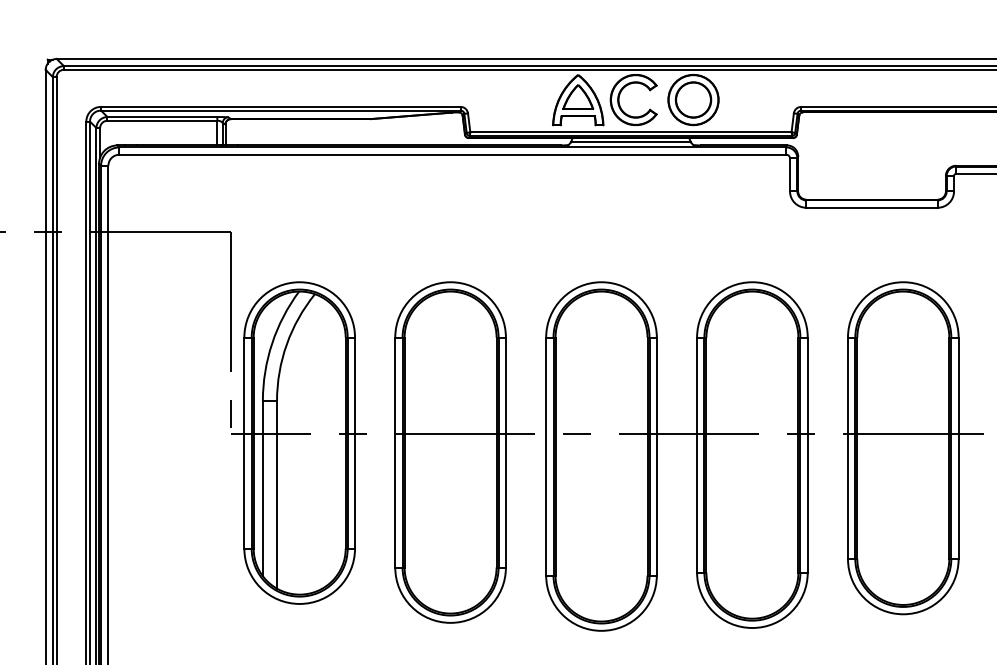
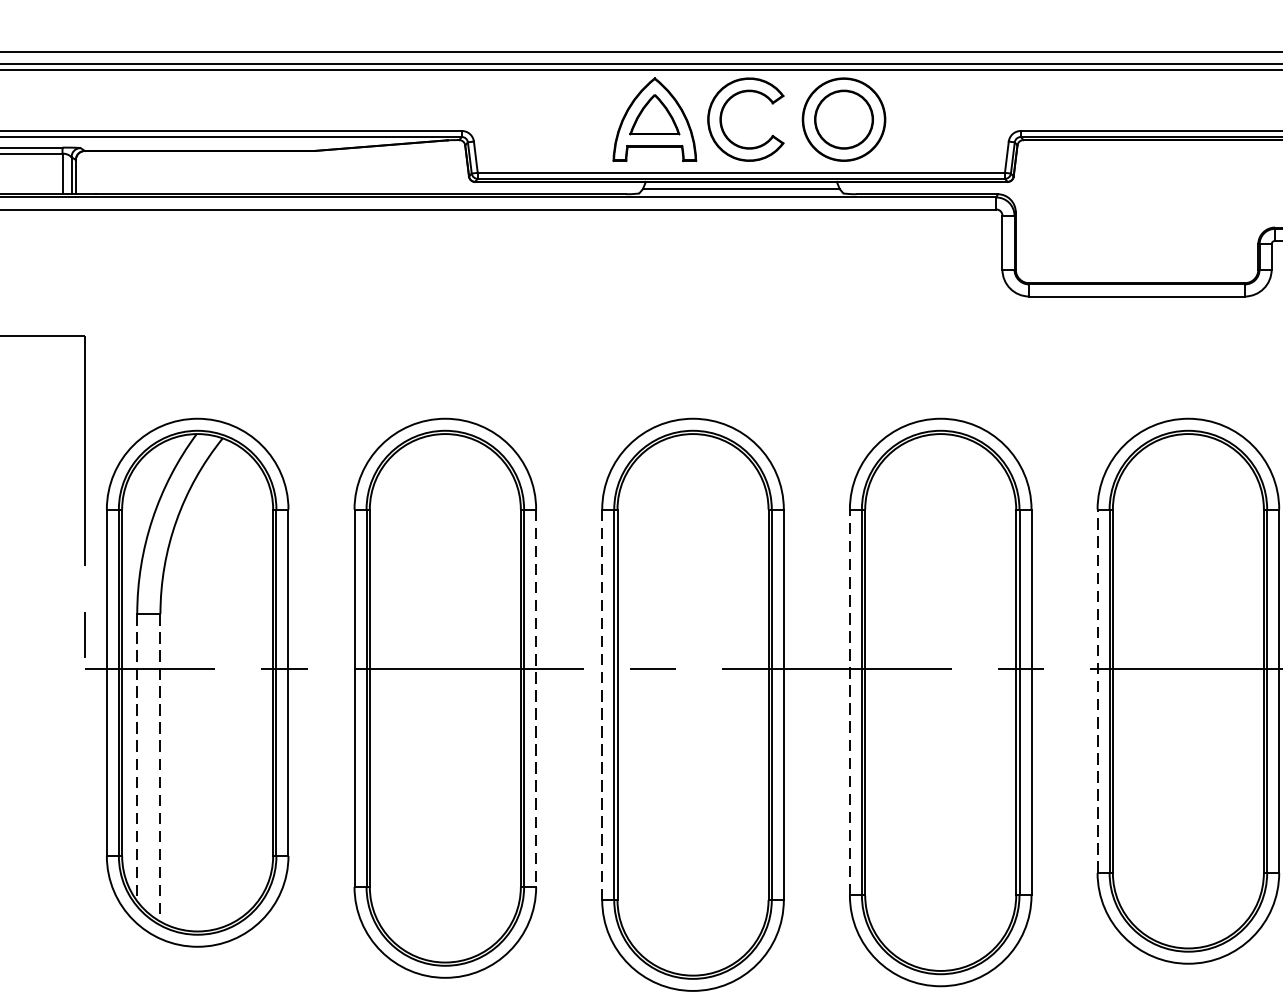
line: (847, 448) -> (1096, 691), solid -> dashed
line: (505, 452) -> (535, 698), solid -> dashed
line: (697, 455) -> (850, 703), solid -> dashed
line: (546, 456) -> (602, 704), solid -> dashed
line: (262, 489) -> (136, 758), solid -> dashed
line: (277, 494) -> (161, 767), solid -> dashed

